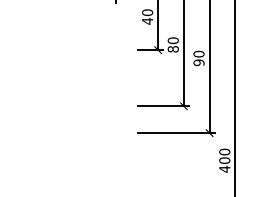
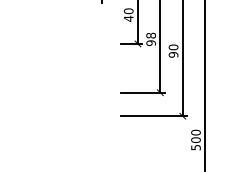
text: (173, 44) -> (151, 38), 80 -> 98
text: (224, 168) -> (195, 146), 400 -> 500

